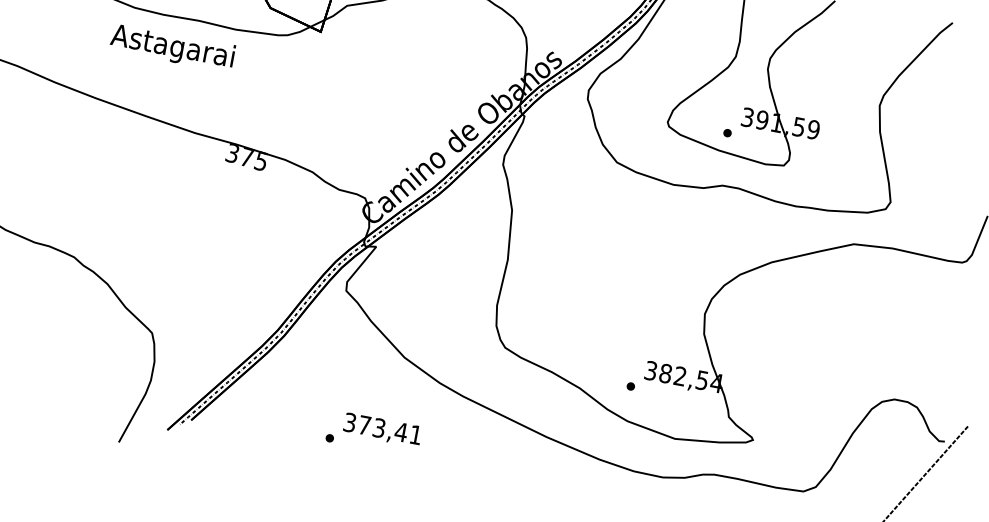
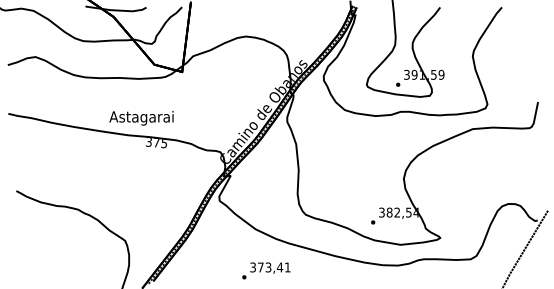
text: (172, 48) -> (141, 118), moved
text: (374, 433) -> (266, 270), moved

